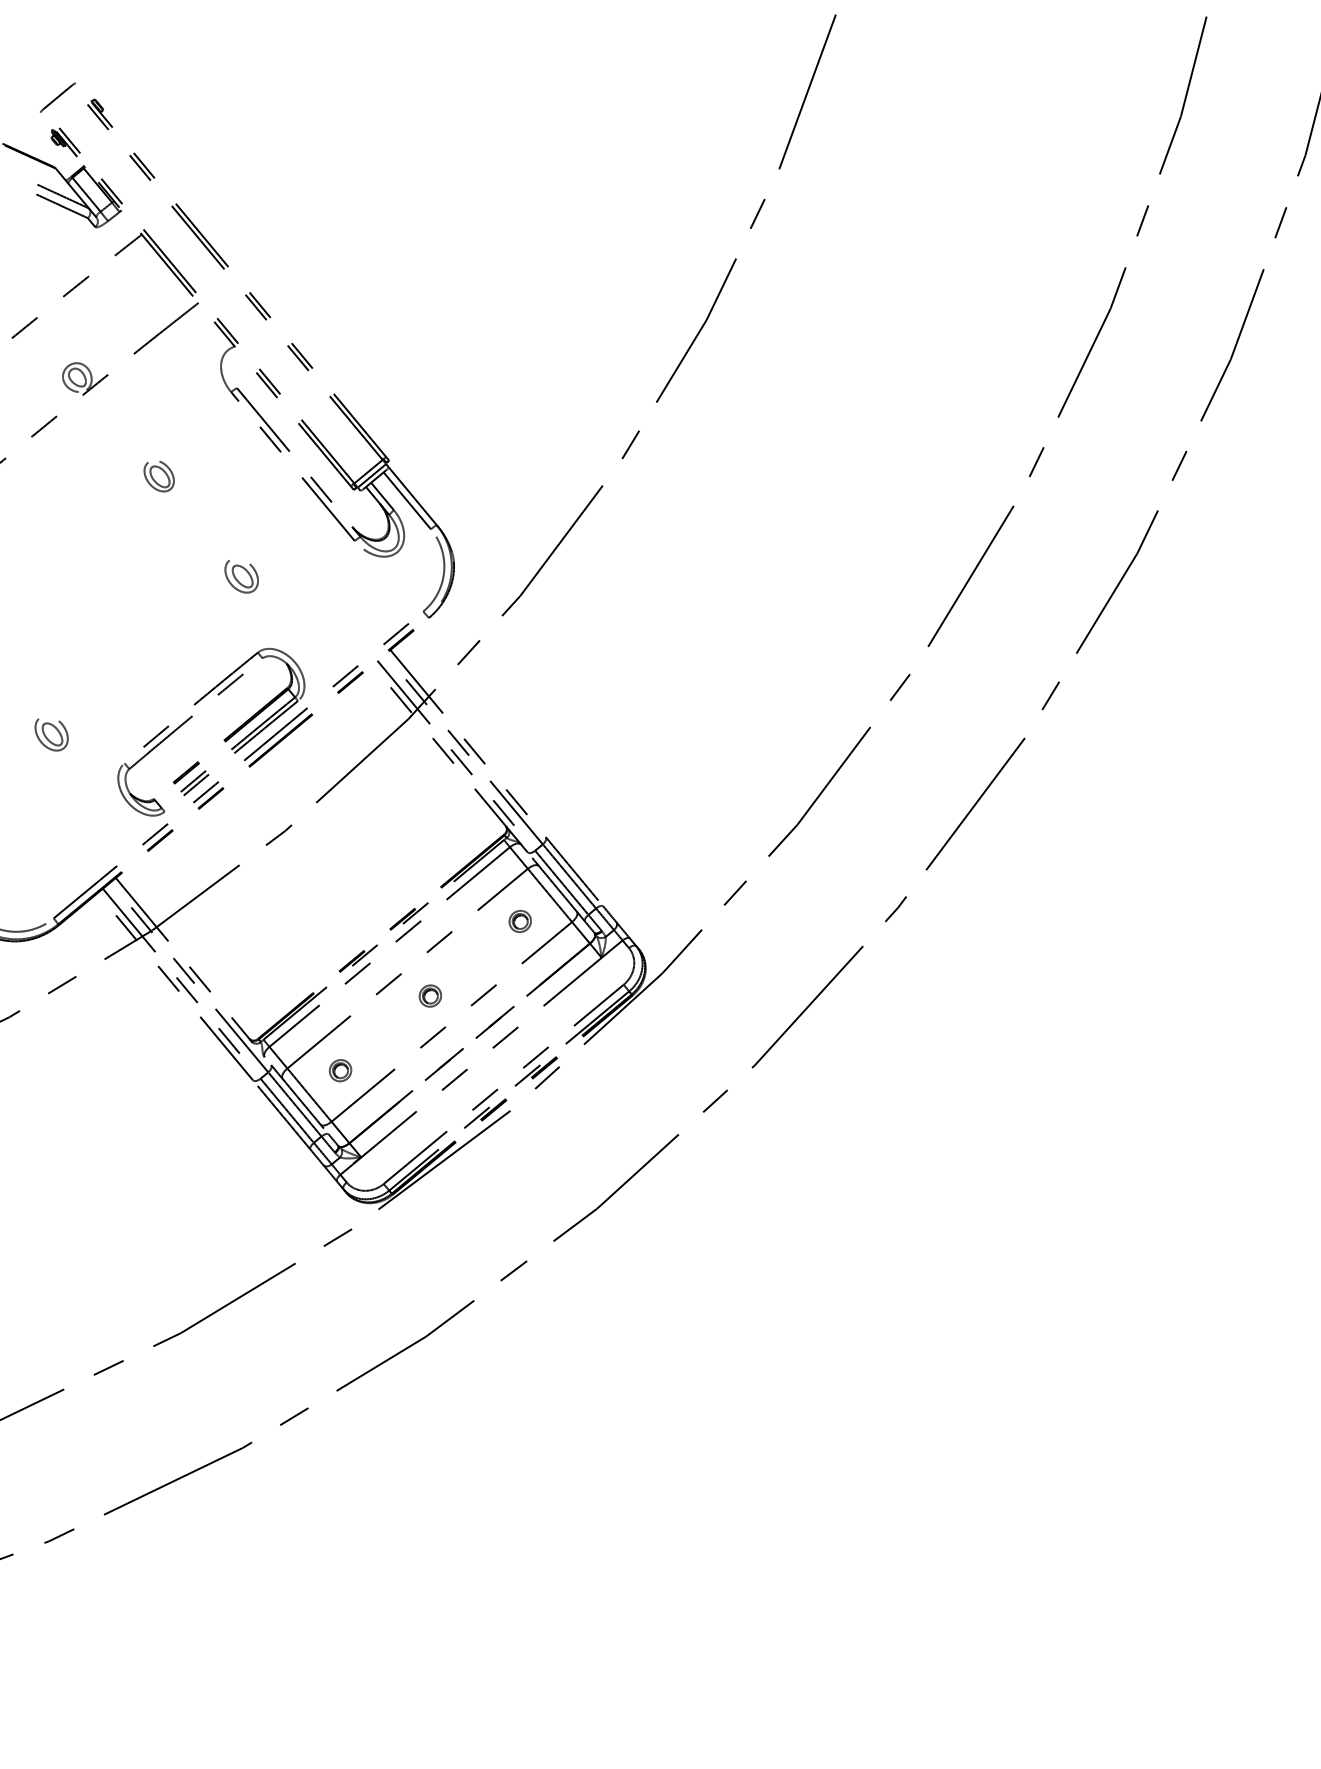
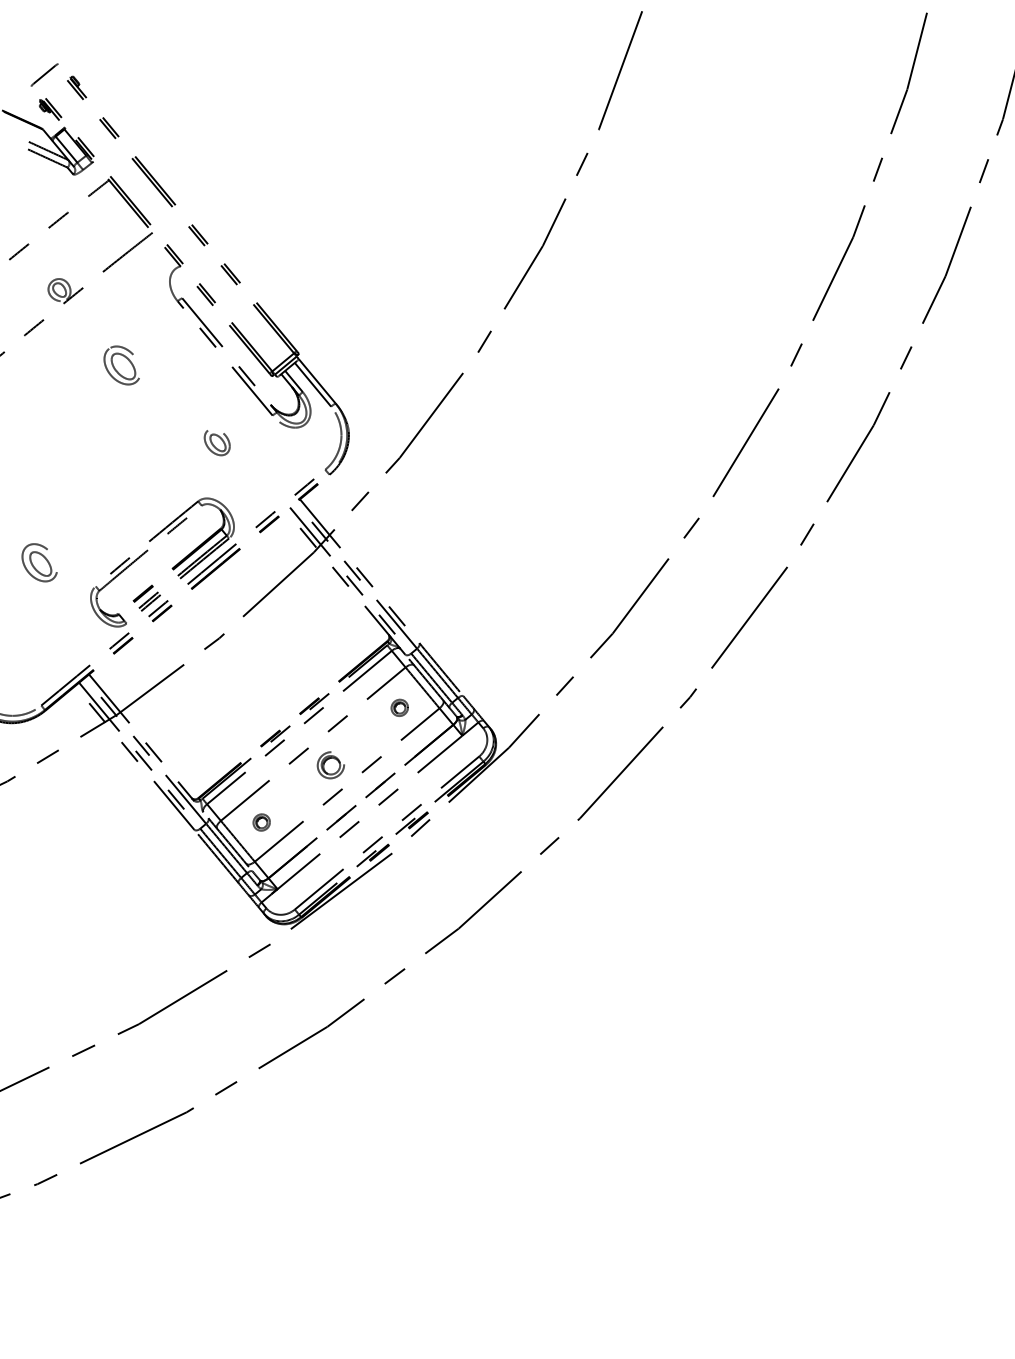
part: (158, 476) -> (121, 366), size x1.6
part: (241, 576) -> (217, 442), moved
part: (51, 734) -> (39, 564), size x1.4
part: (429, 995) -> (330, 764), size x1.6

